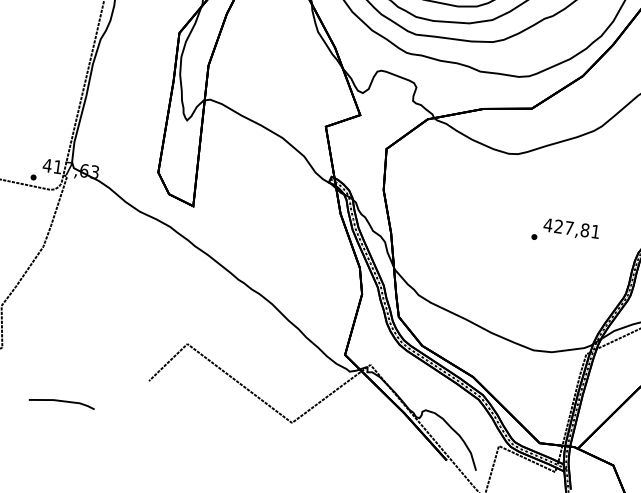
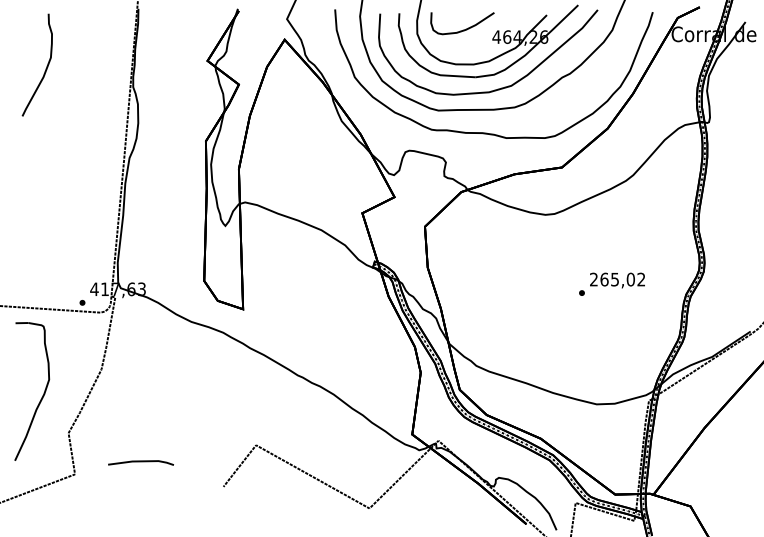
text: (571, 228) -> (617, 279), 427,81 -> 265,02
line: (61, 402) -> (140, 462), moved

